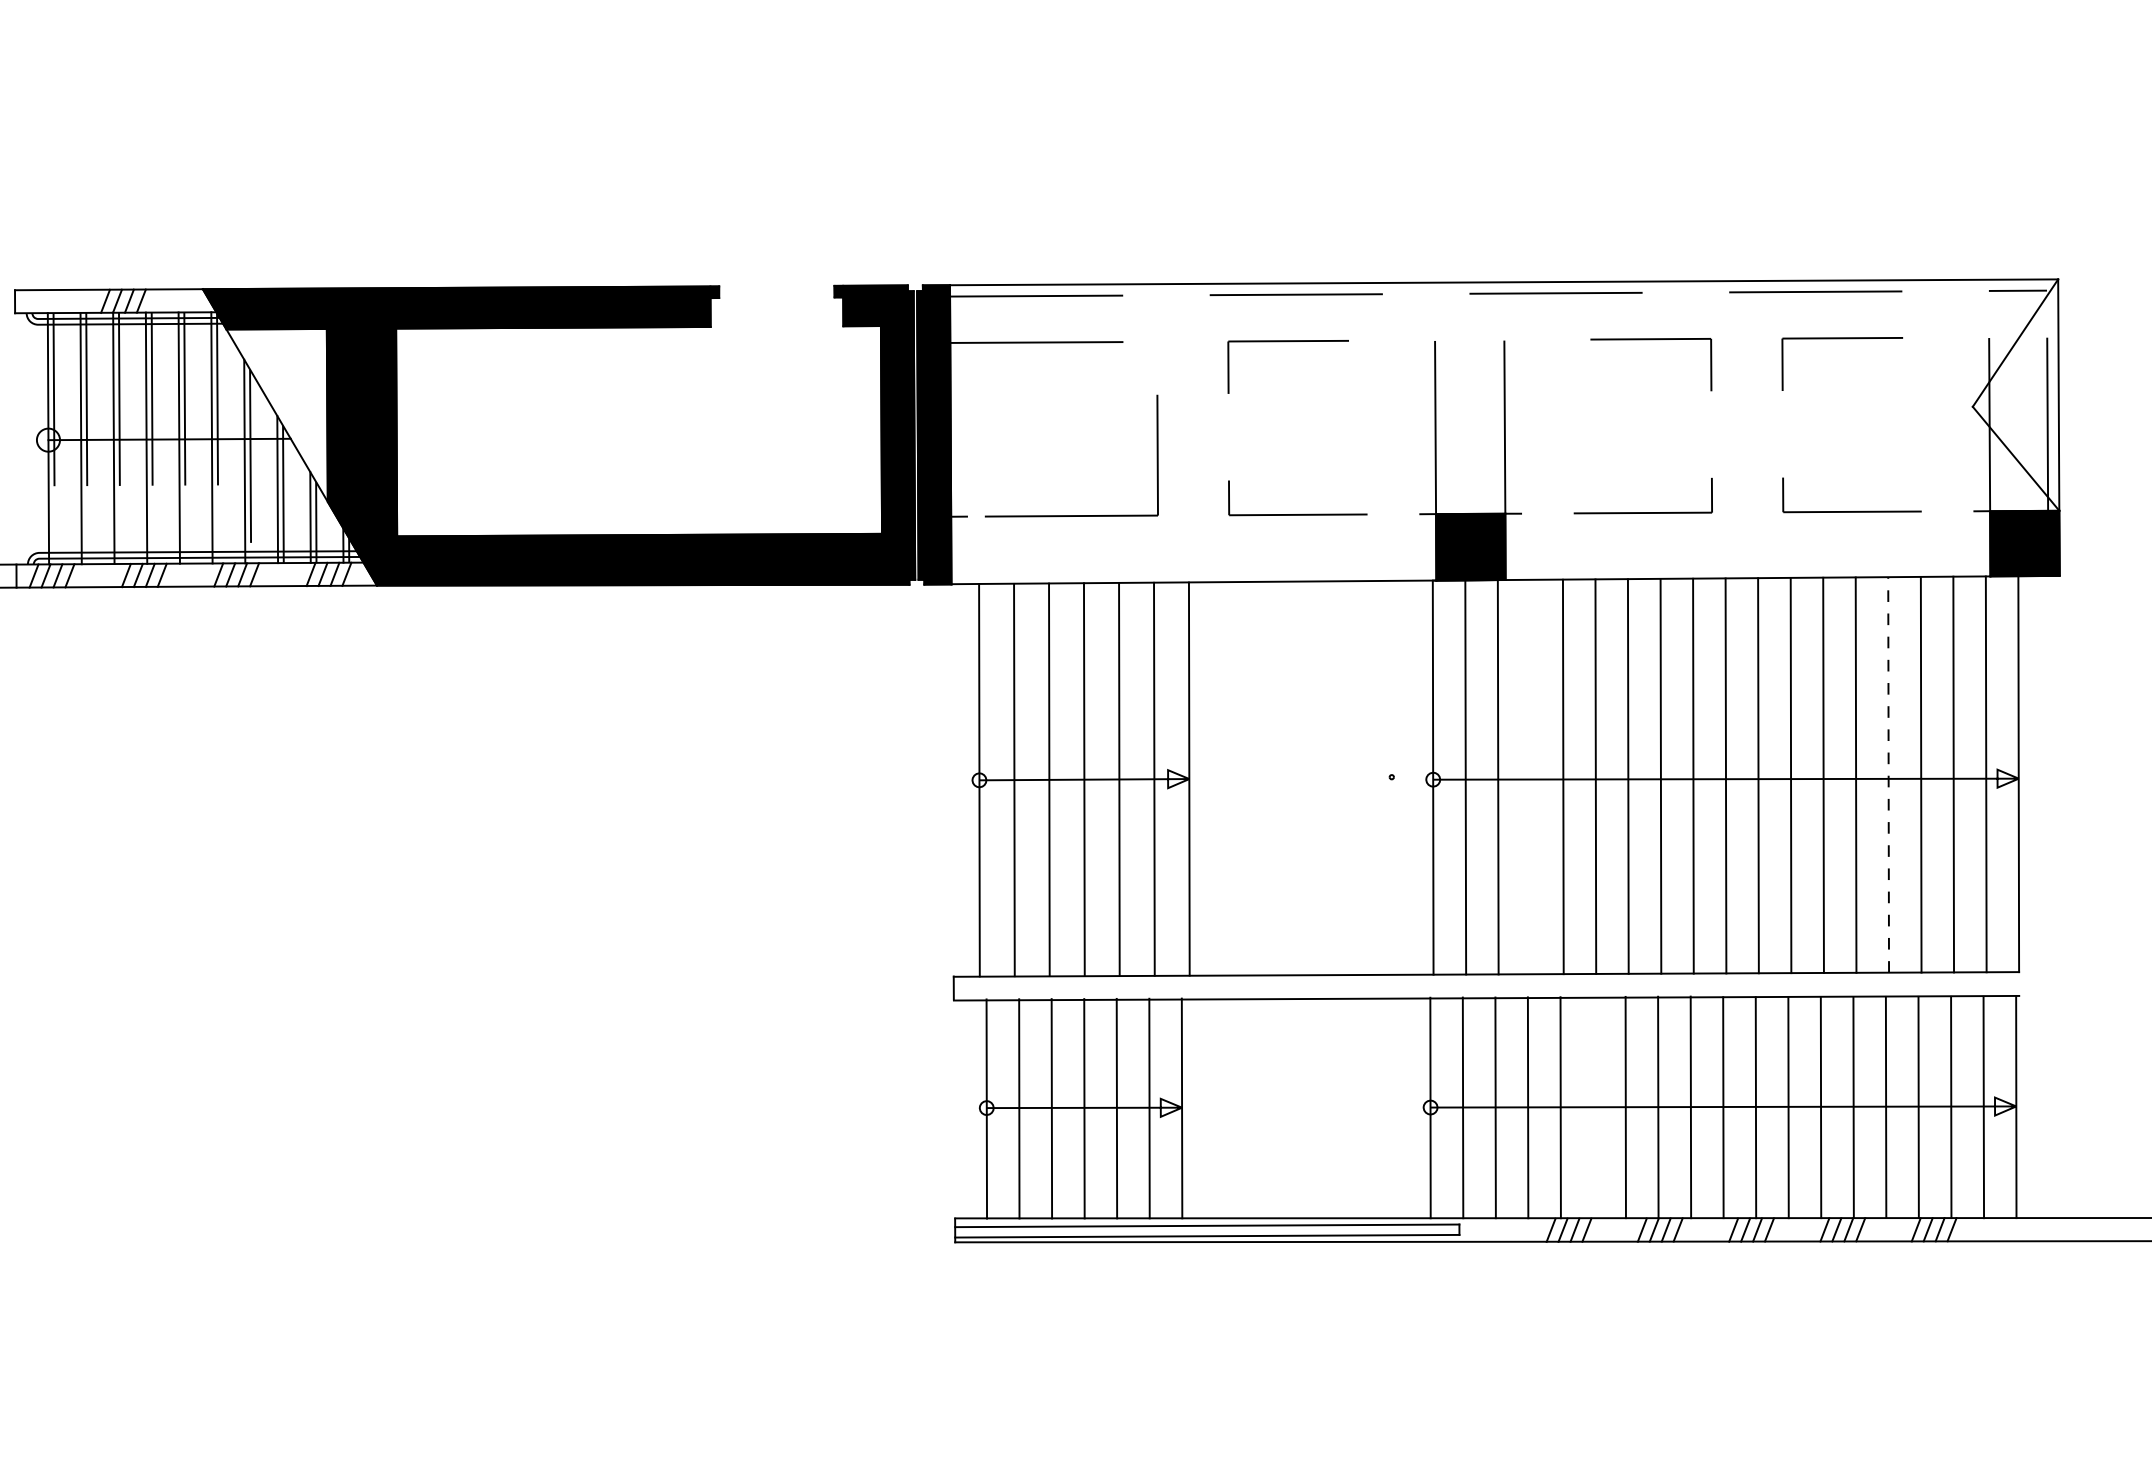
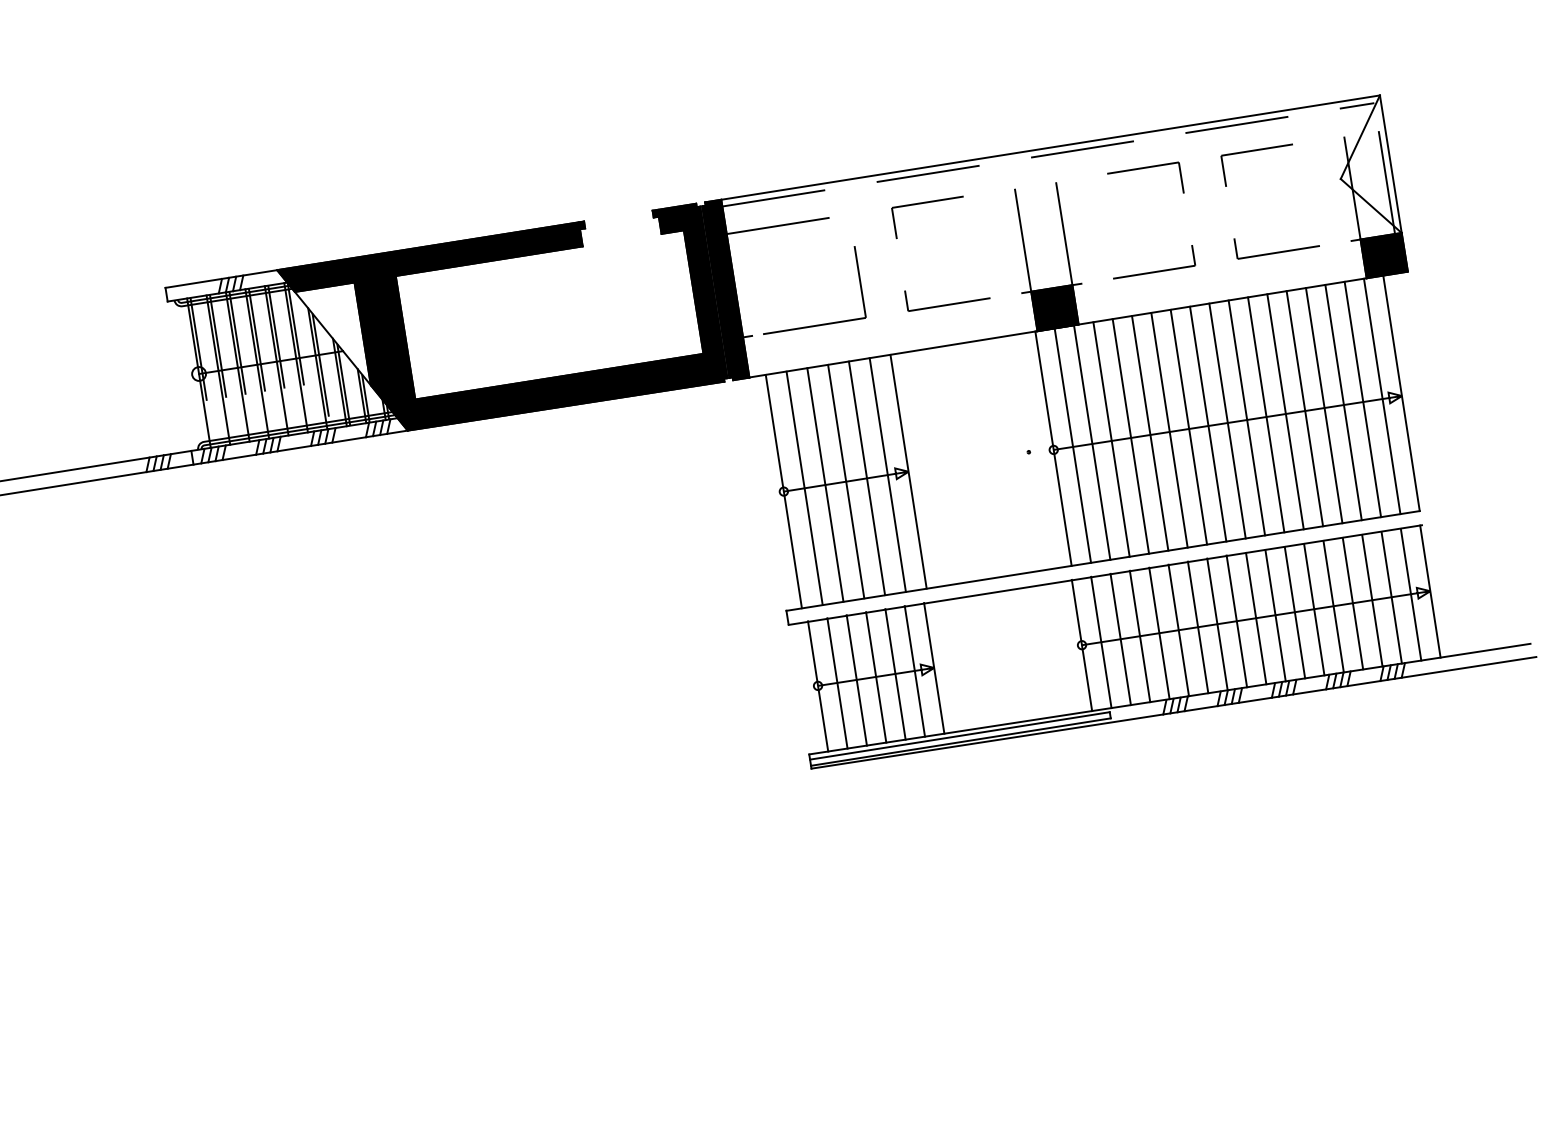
line: (1889, 774) -> (1324, 405), dashed -> solid
line: (1530, 777) -> (1111, 439), added
line: (1592, 1107) -> (1178, 630), added

